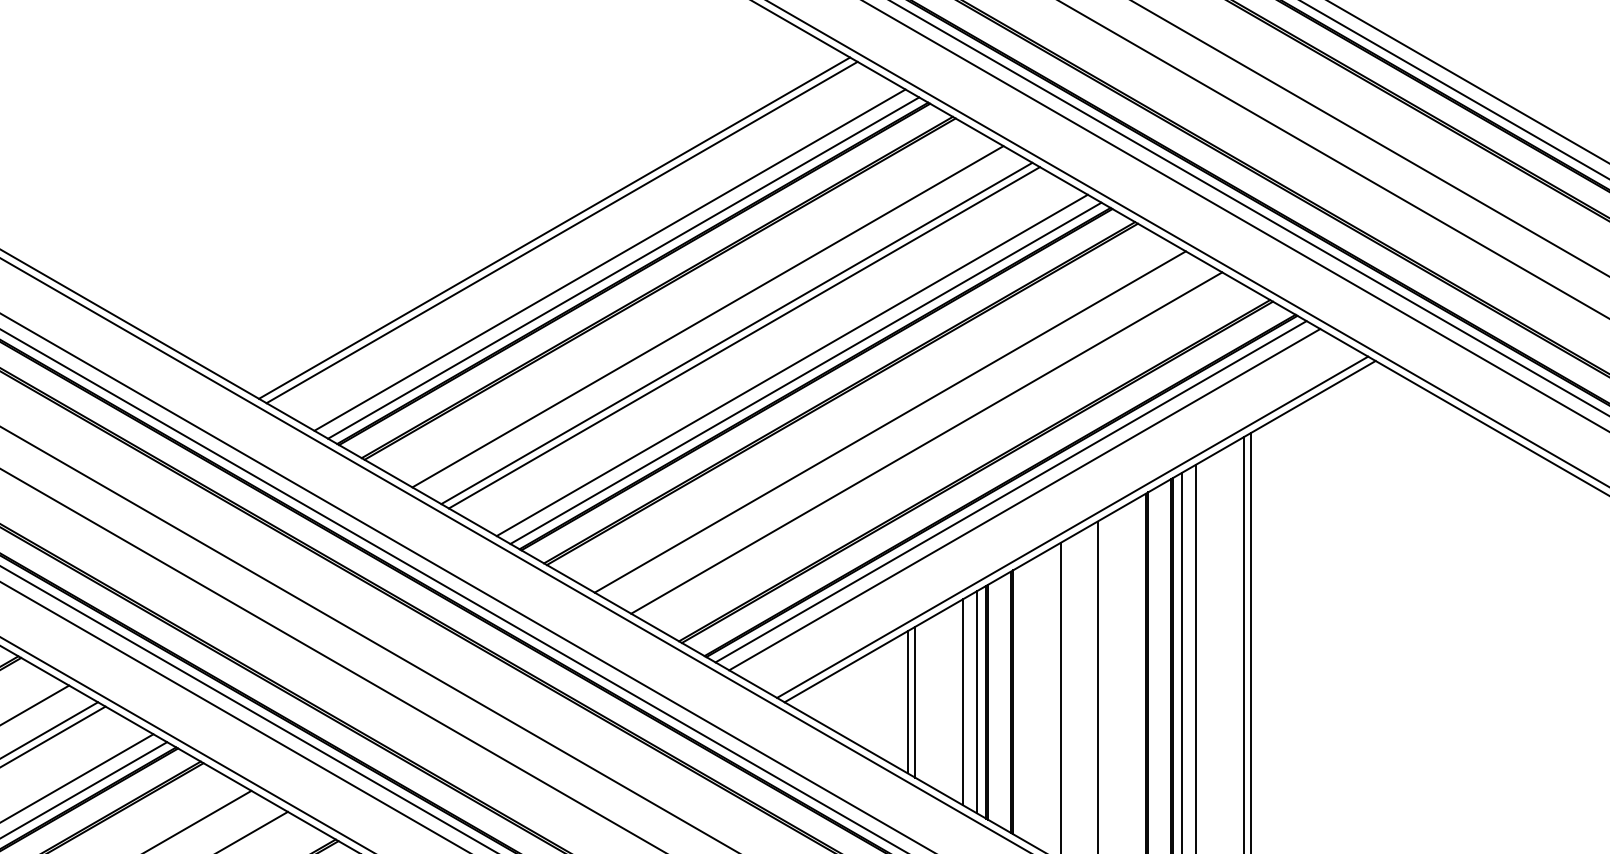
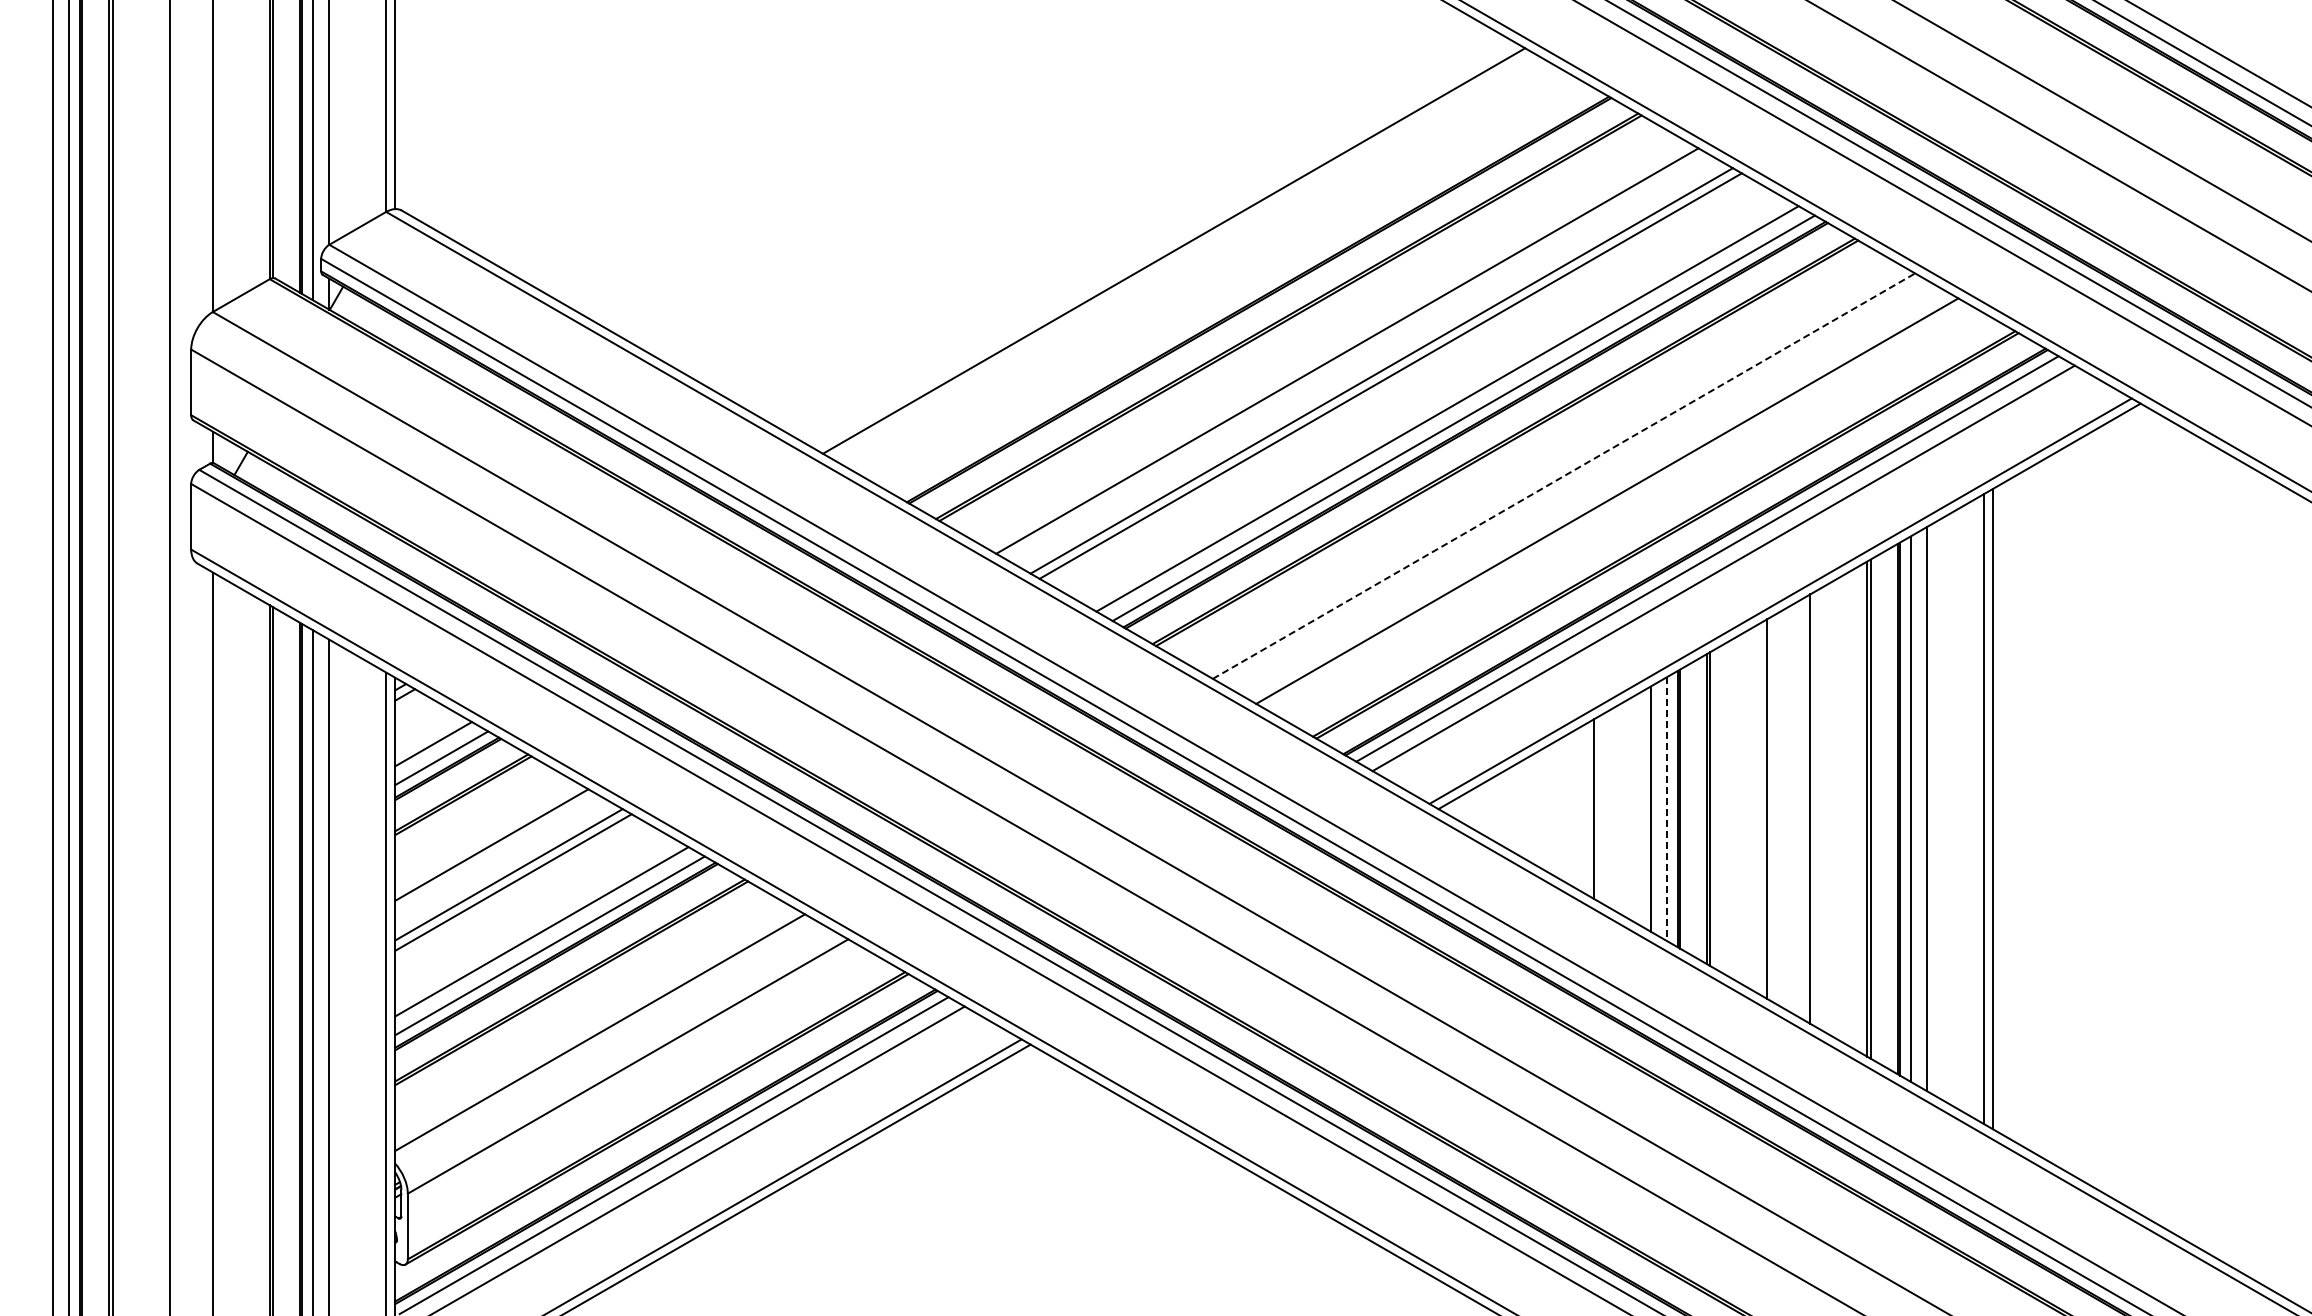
line: (554, 227) -> (1164, 245), removed
line: (609, 259) -> (1230, 283), removed
line: (623, 267) -> (1247, 292), removed
line: (890, 421) -> (1564, 475), solid -> dashed
line: (907, 701) -> (1584, 808), removed
line: (976, 702) -> (1666, 809), solid -> dashed

